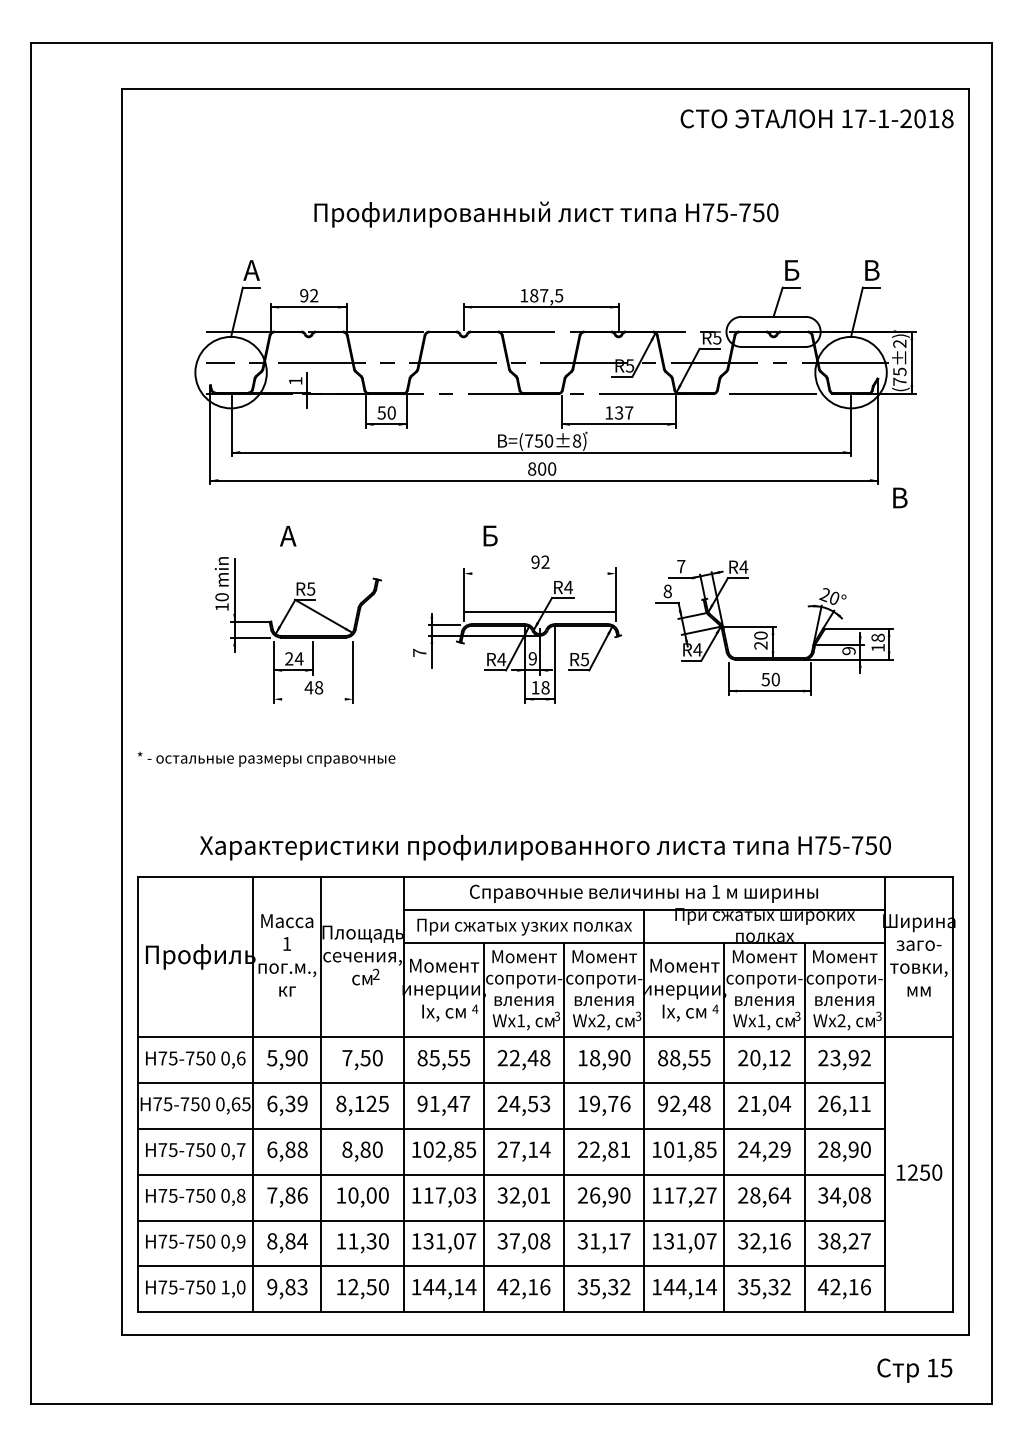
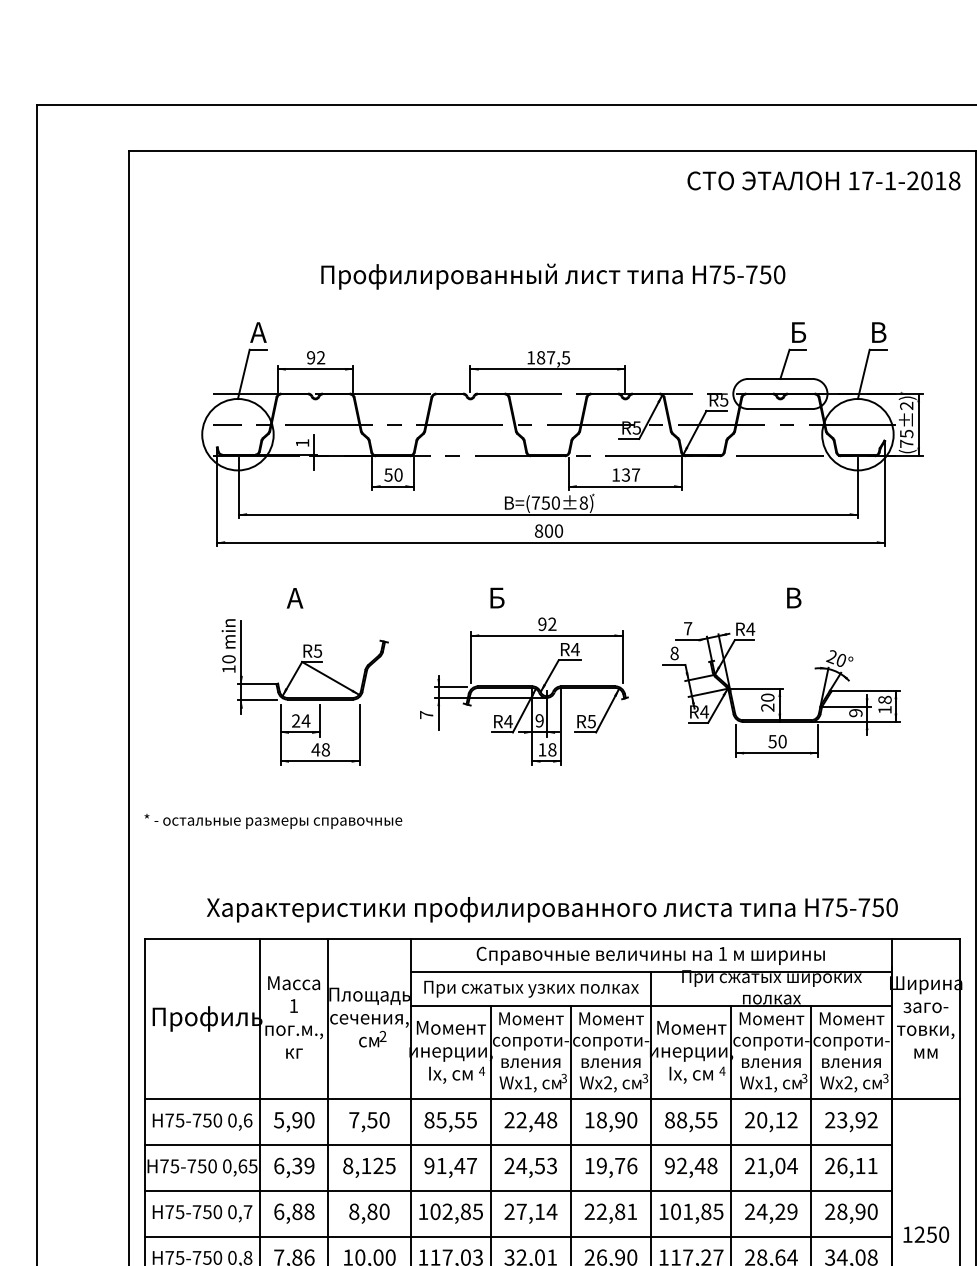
text: (900, 497) -> (794, 597), moved
line: (539, 611) -> (546, 635), moved
line: (313, 699) -> (320, 761), added

